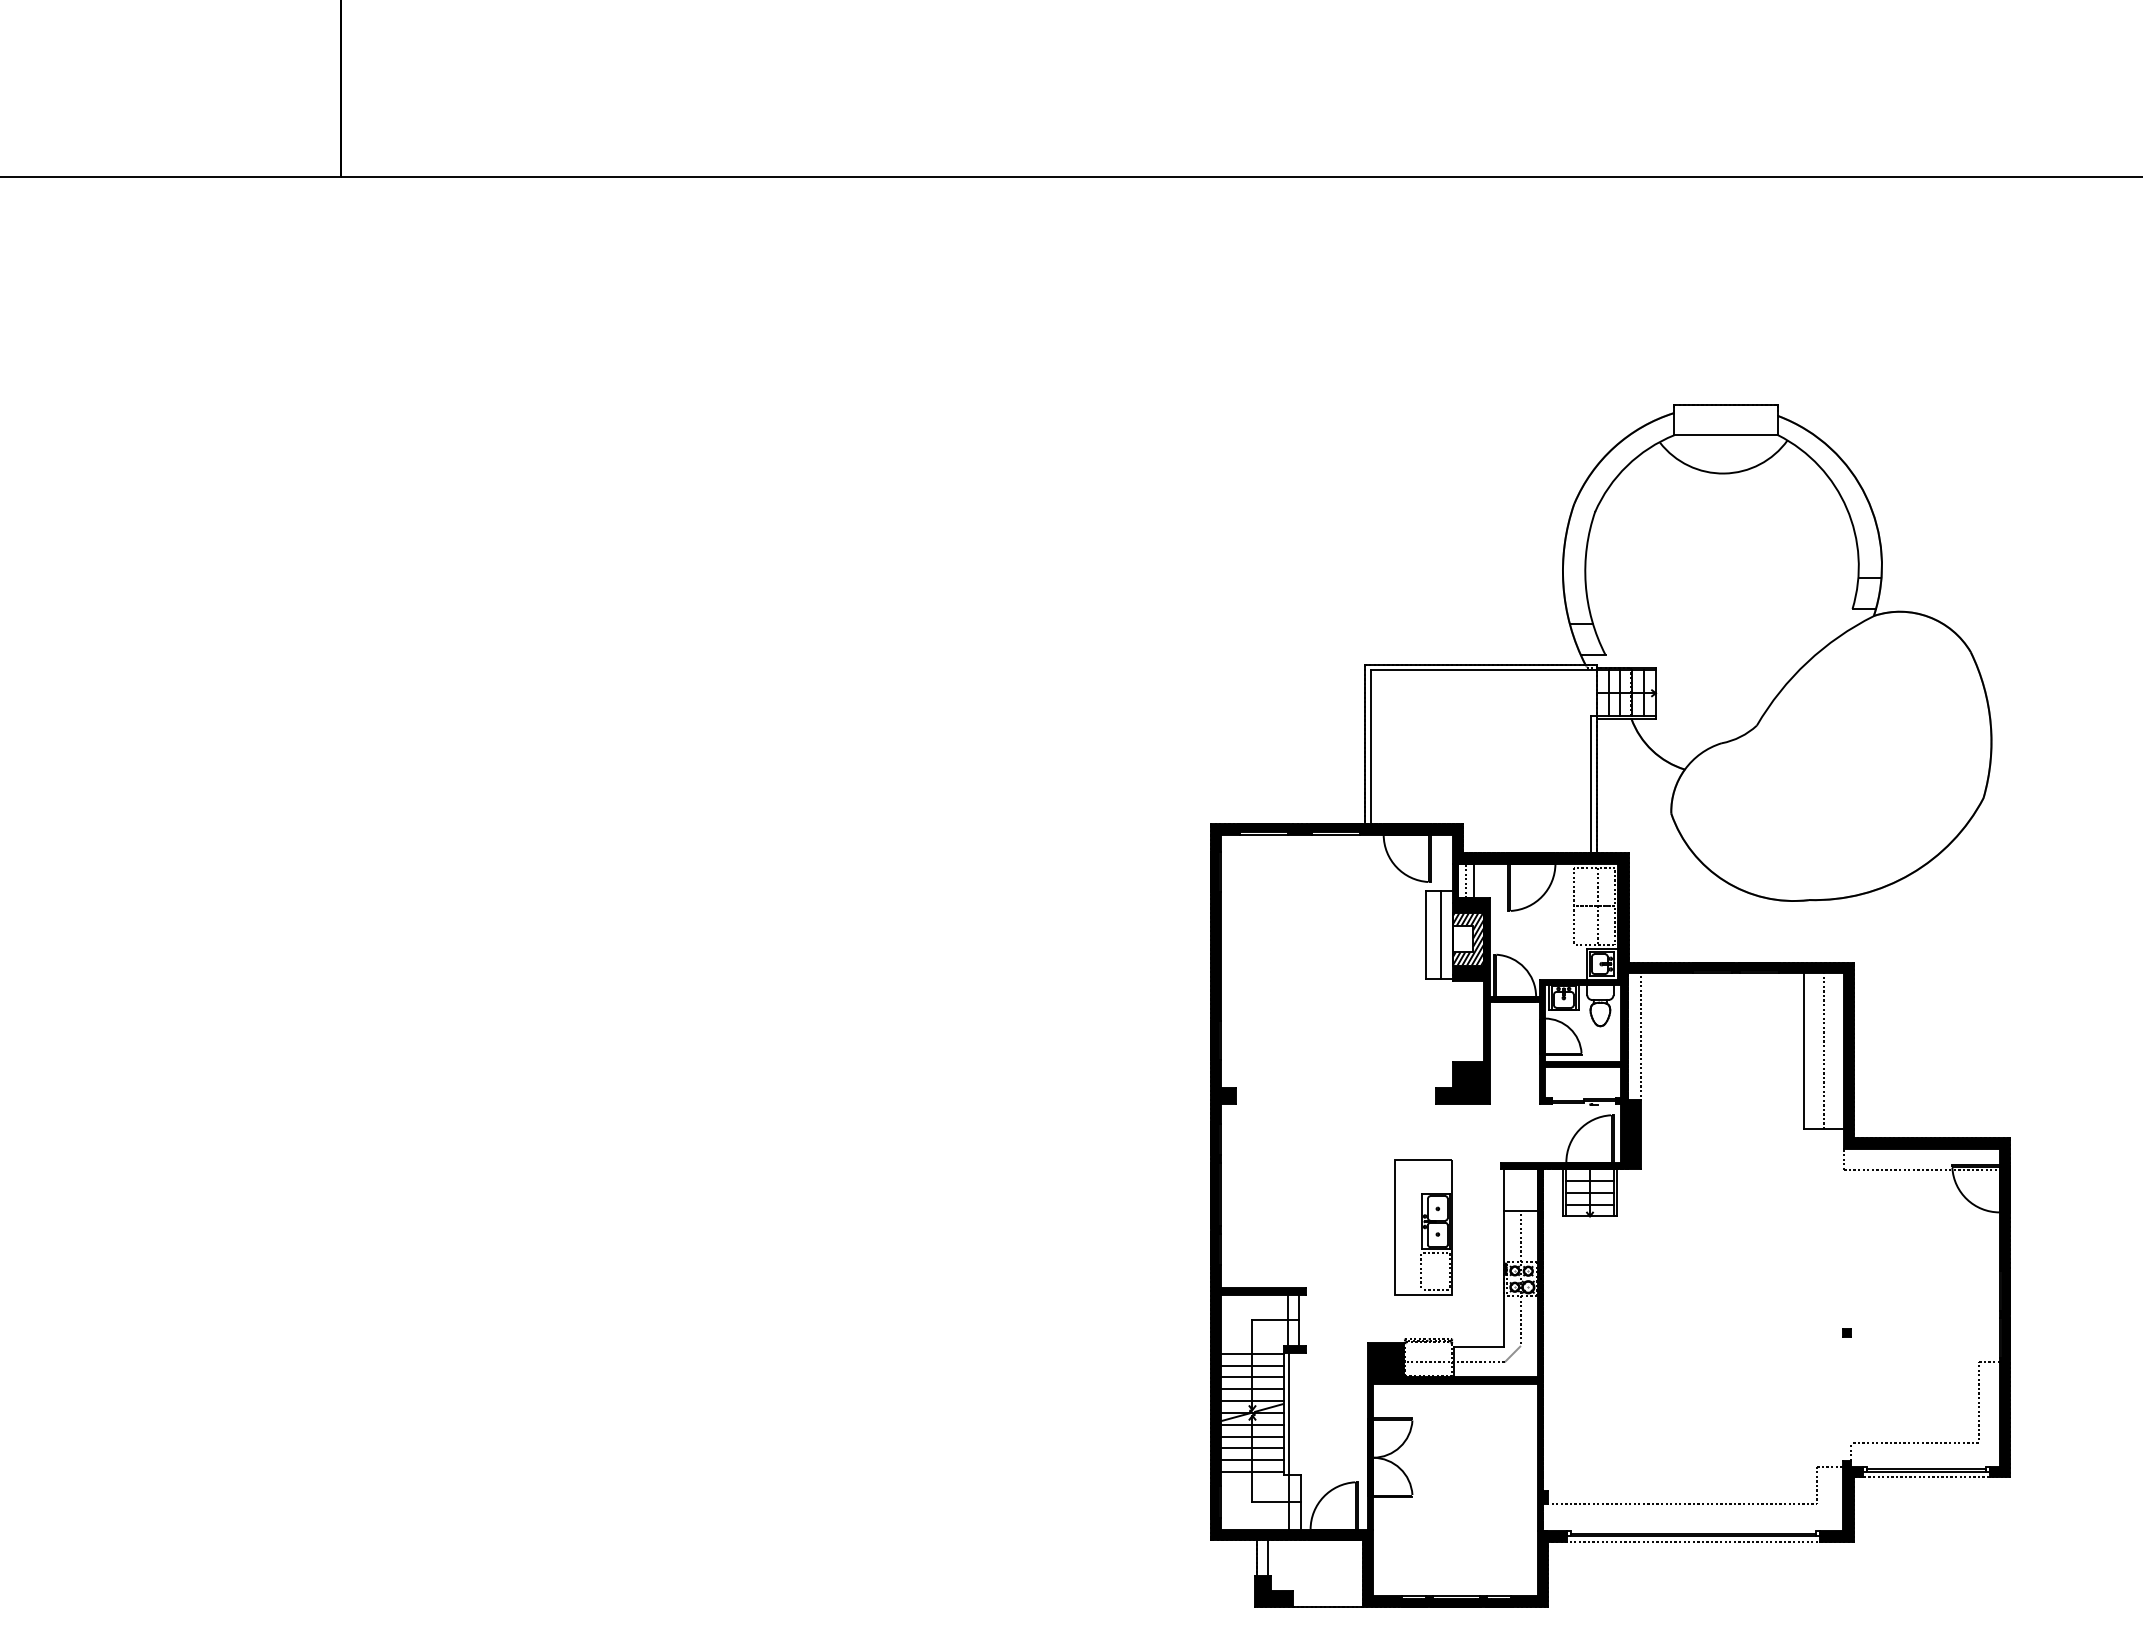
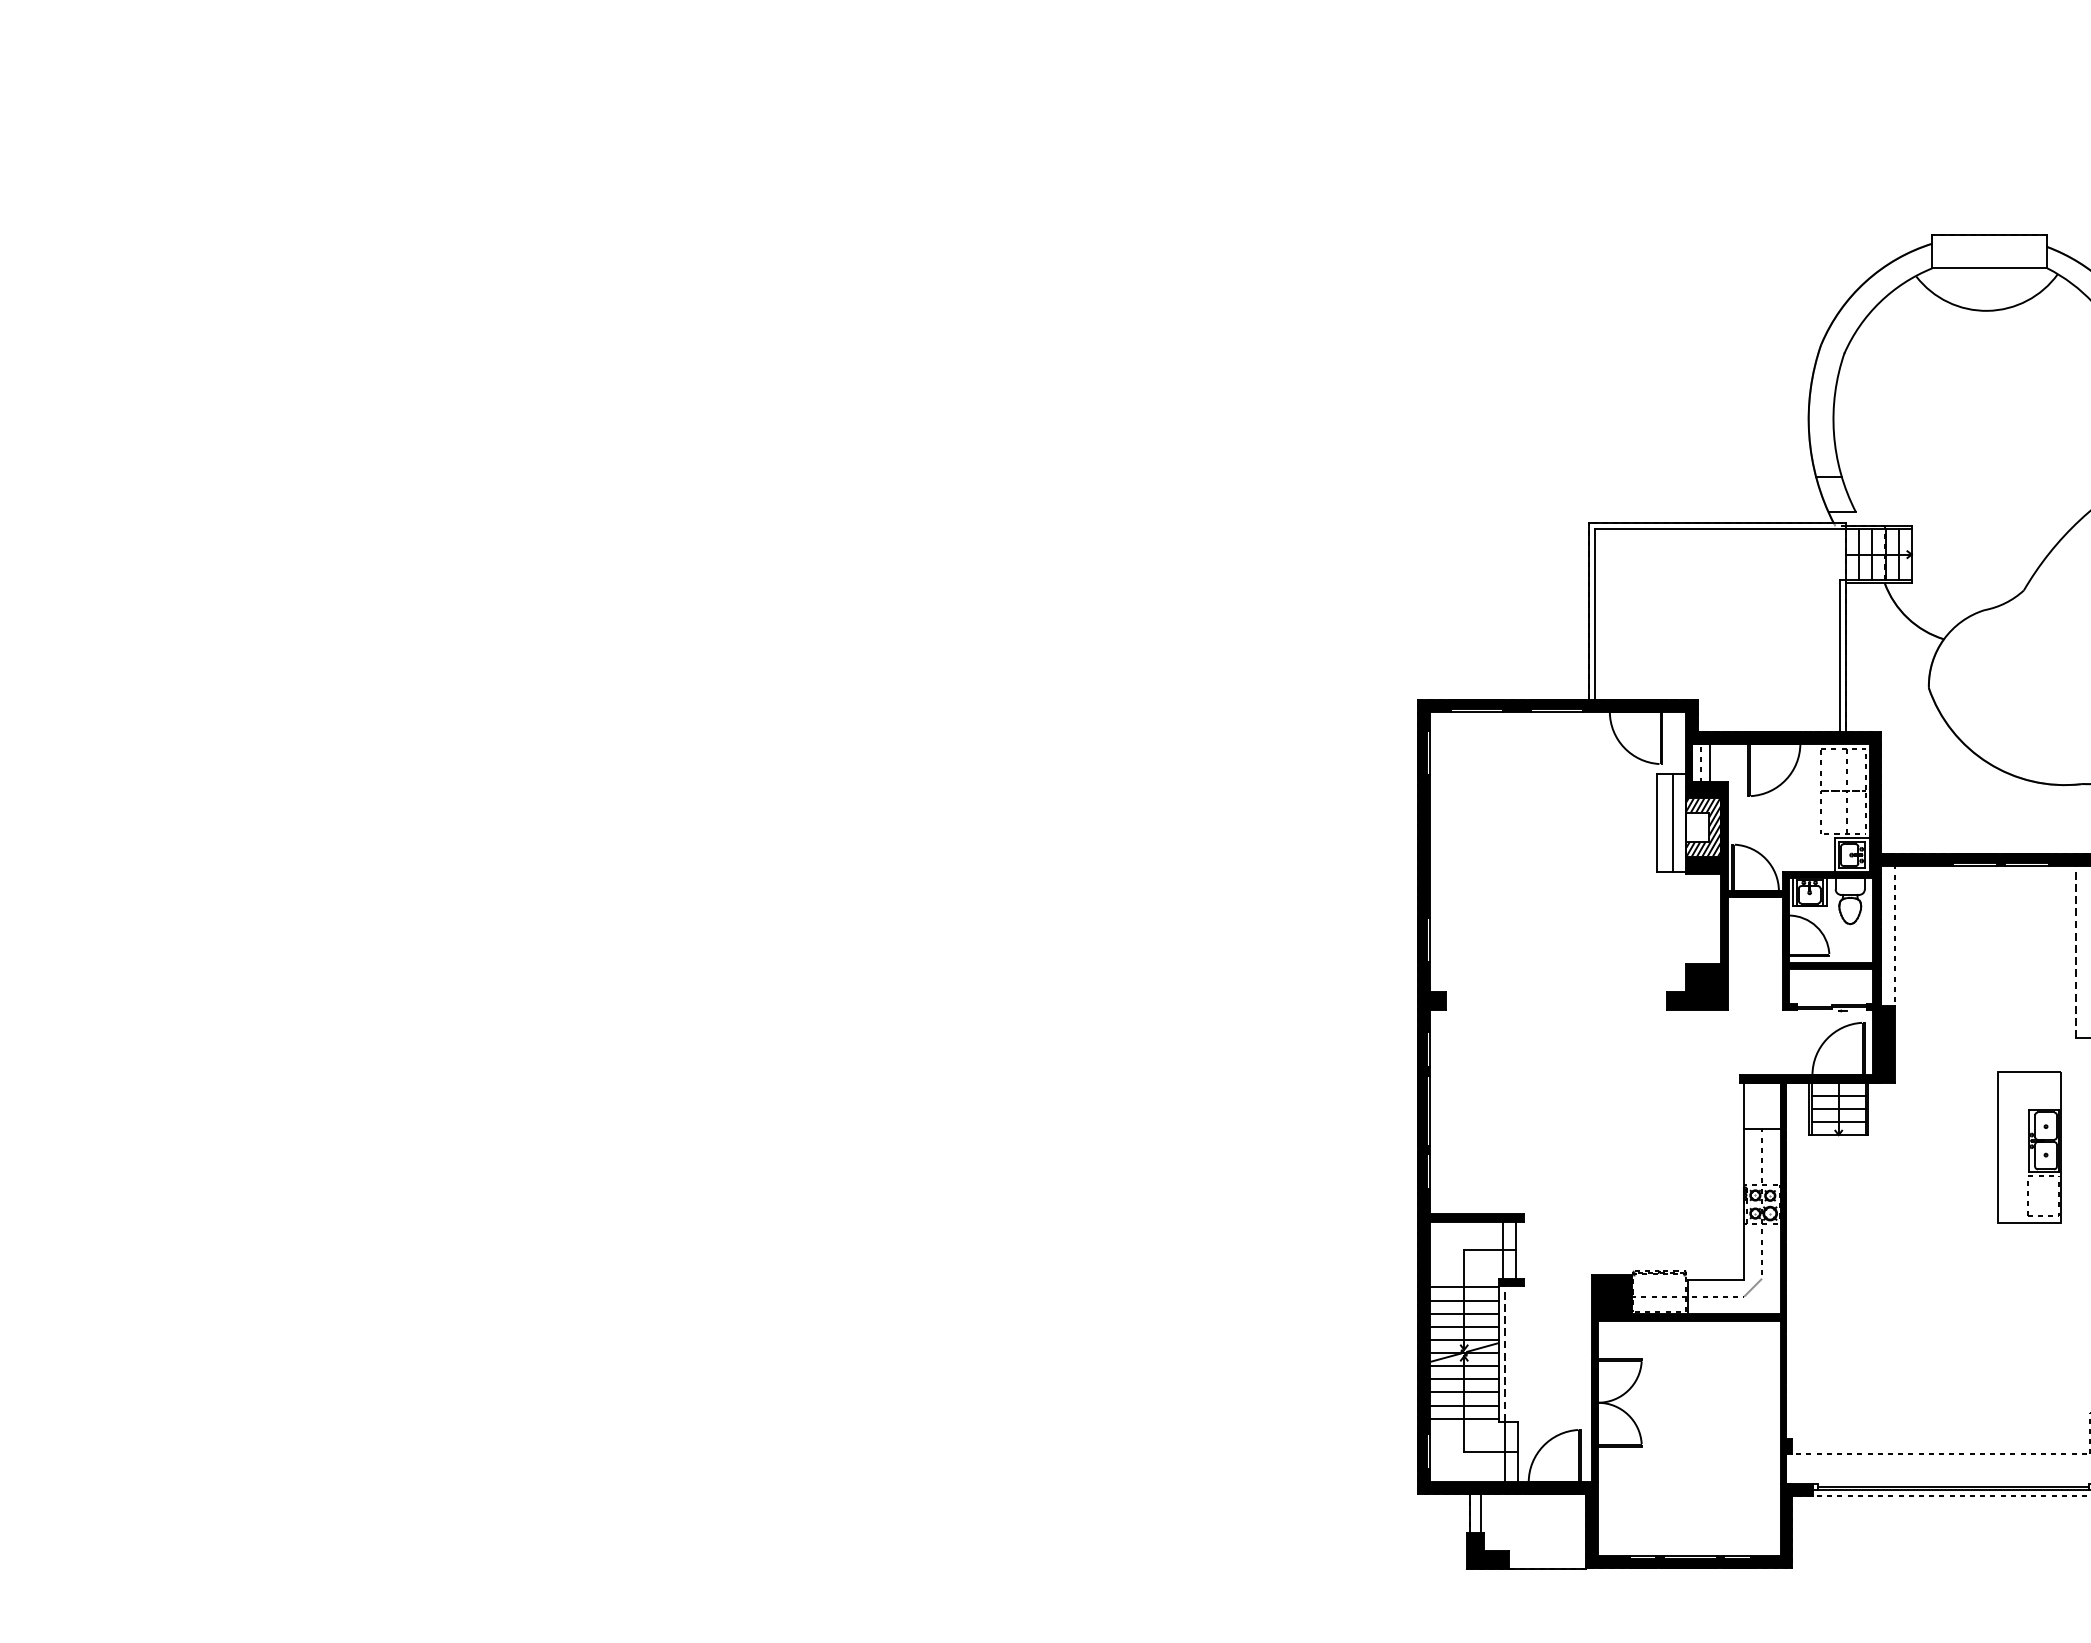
line: (1804, 1051) -> (2076, 952), solid -> dashed
part: (1423, 1227) -> (2030, 1147), moved
line: (1288, 1413) -> (1504, 1353), solid -> dashed

